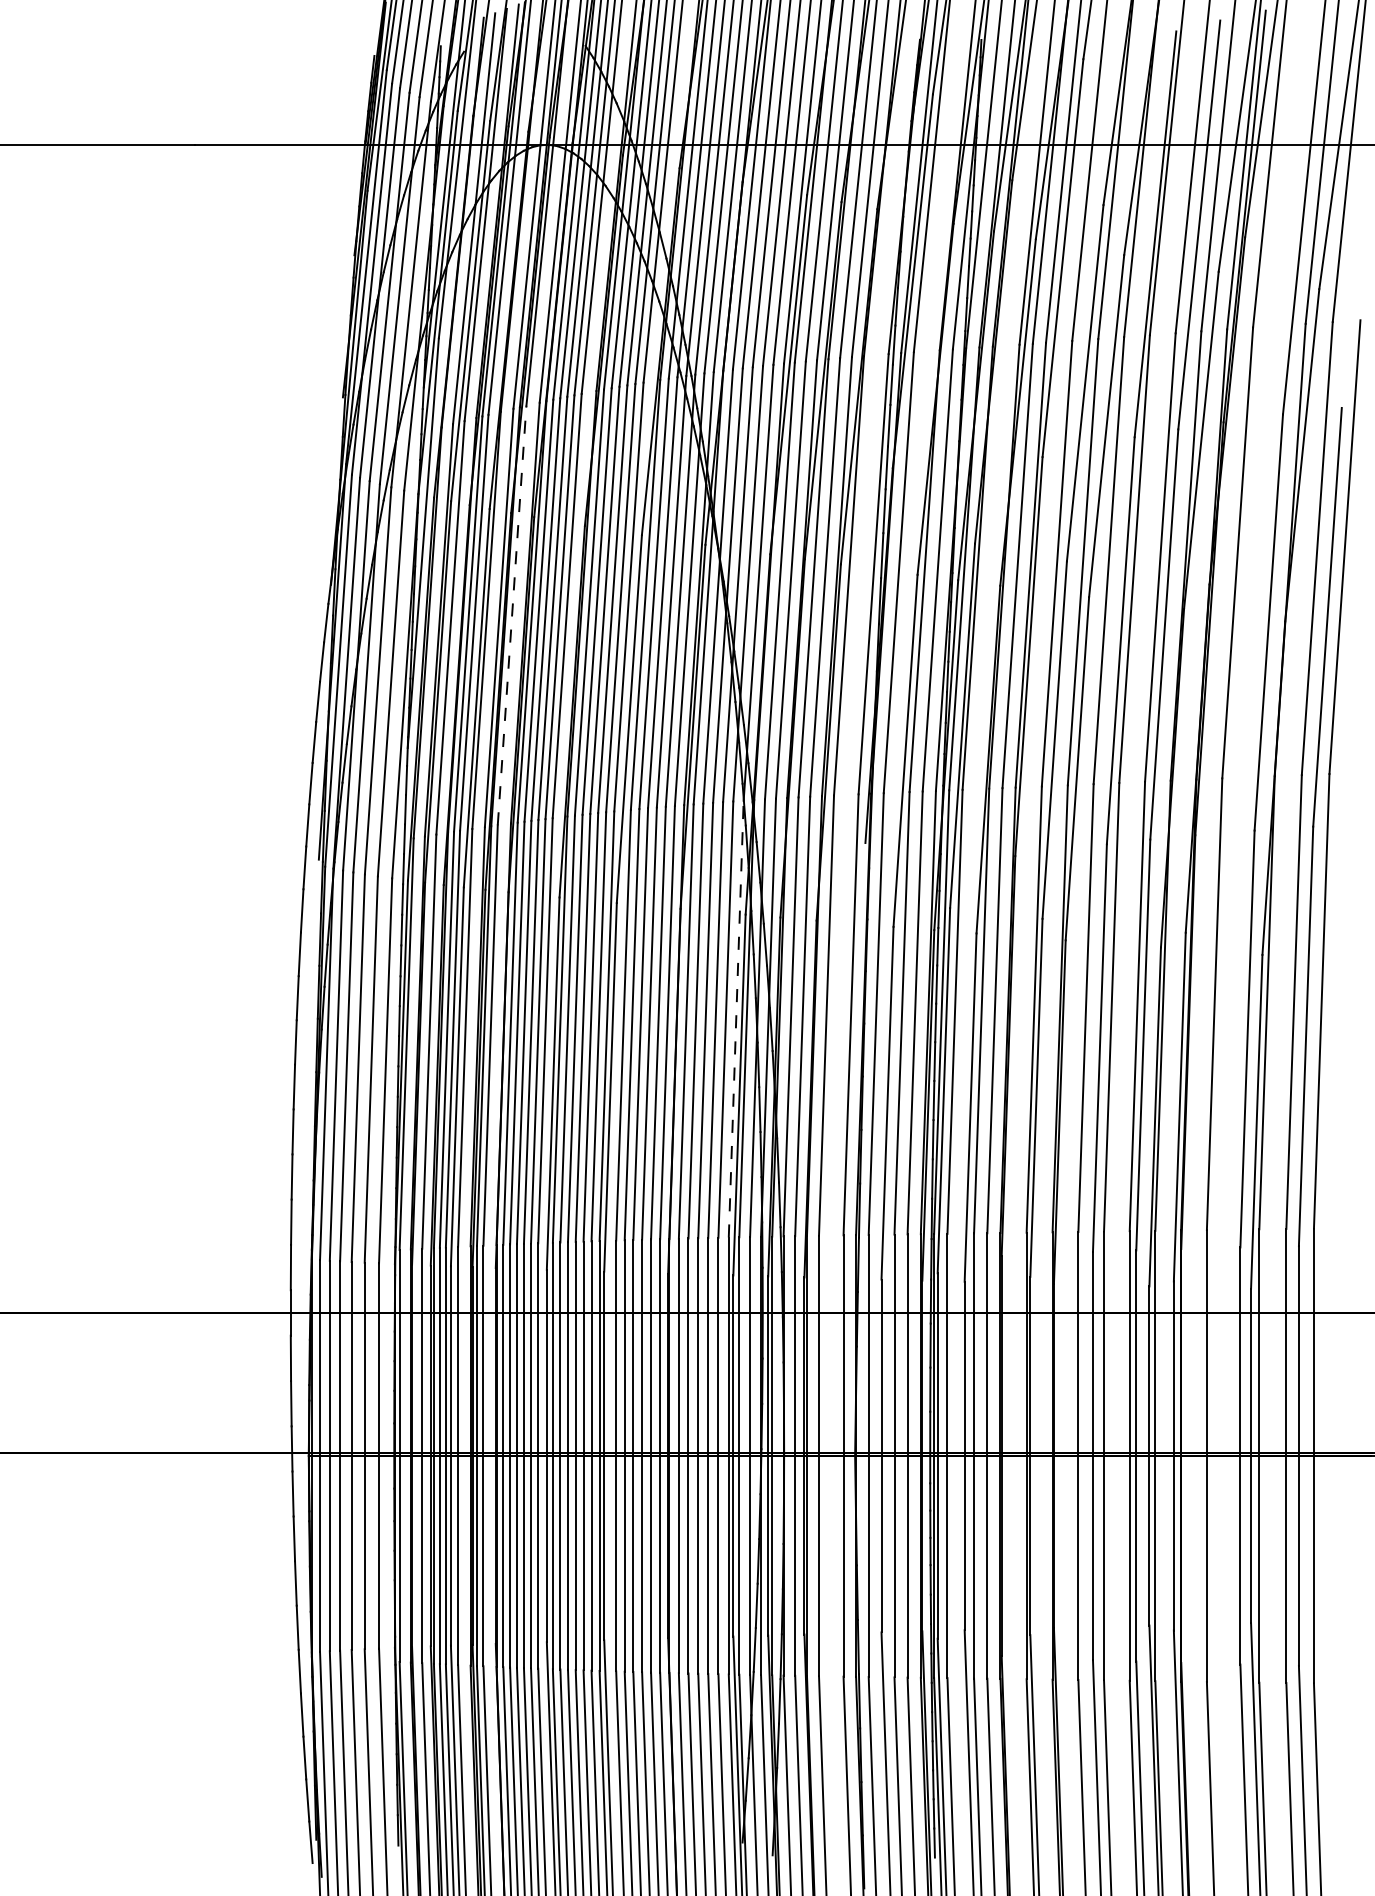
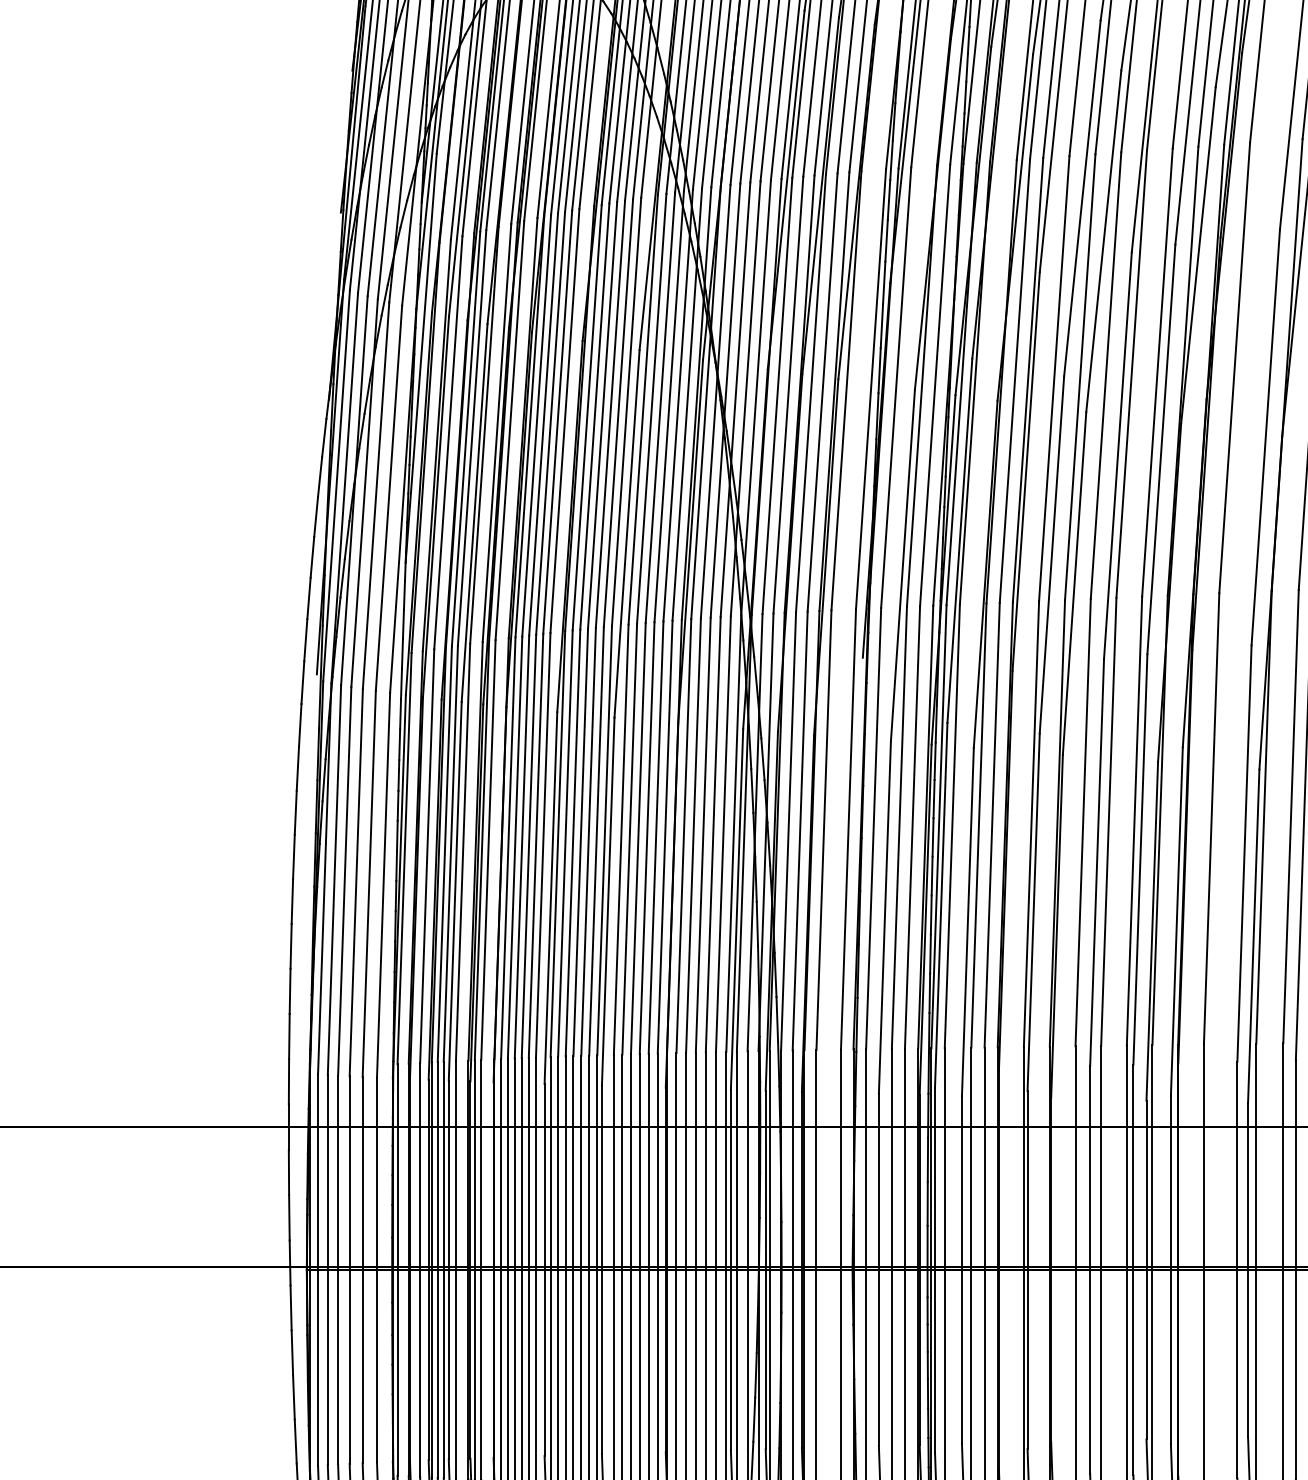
line: (512, 615) -> (510, 430), dashed -> solid
line: (736, 1018) -> (734, 833), dashed -> solid

